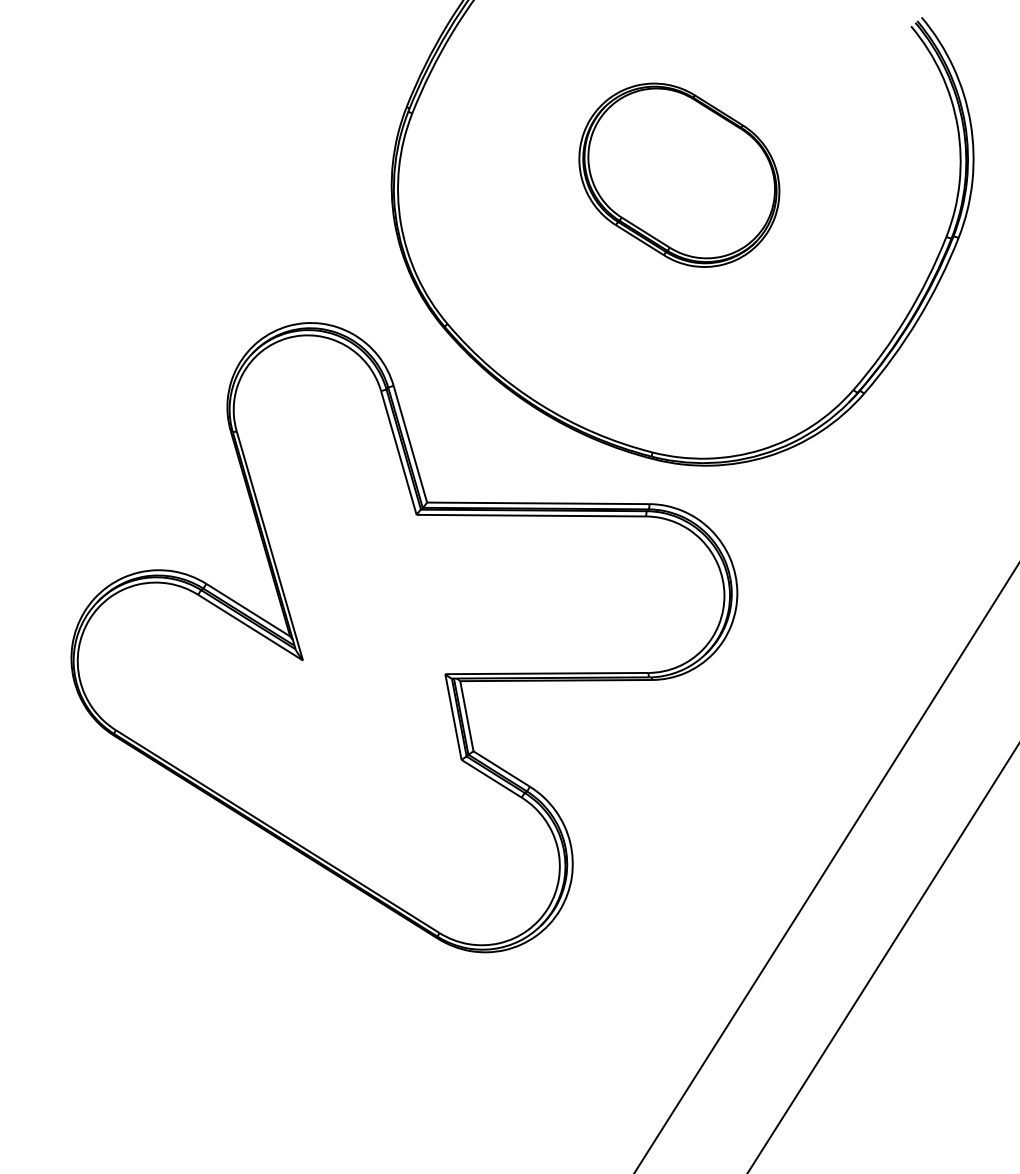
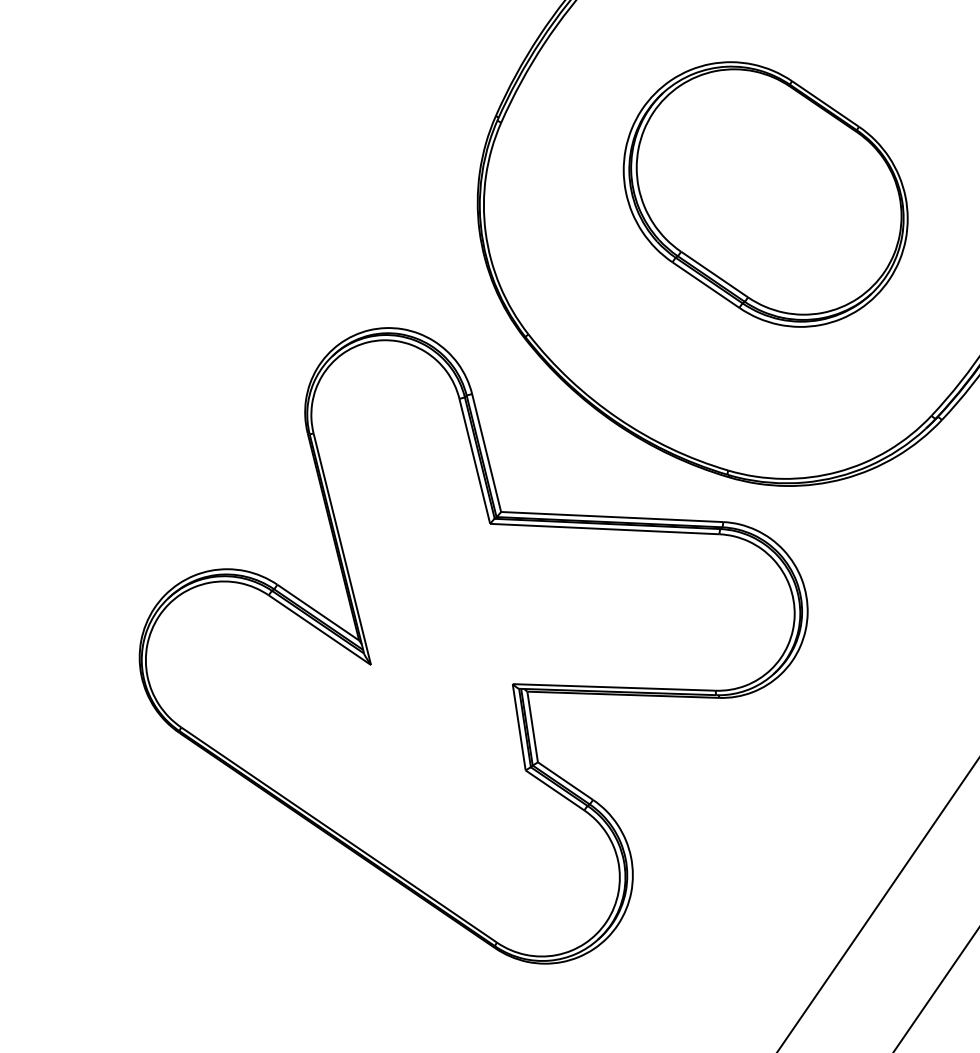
part: (679, 175) -> (765, 194), size x1.43

